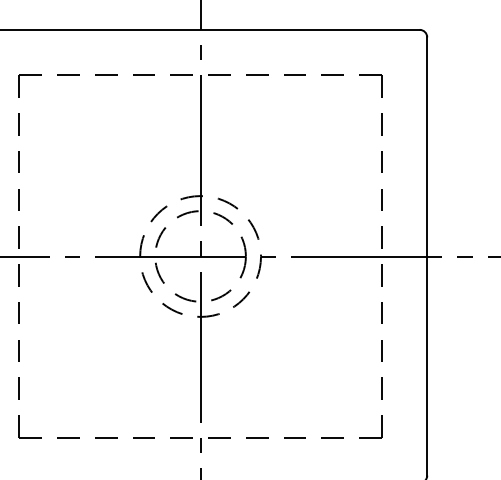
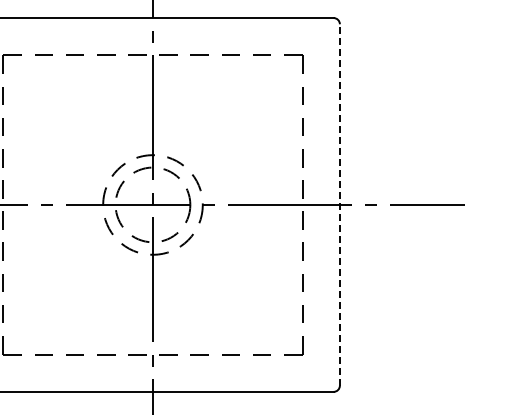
line: (426, 255) -> (339, 204), solid -> dashed

